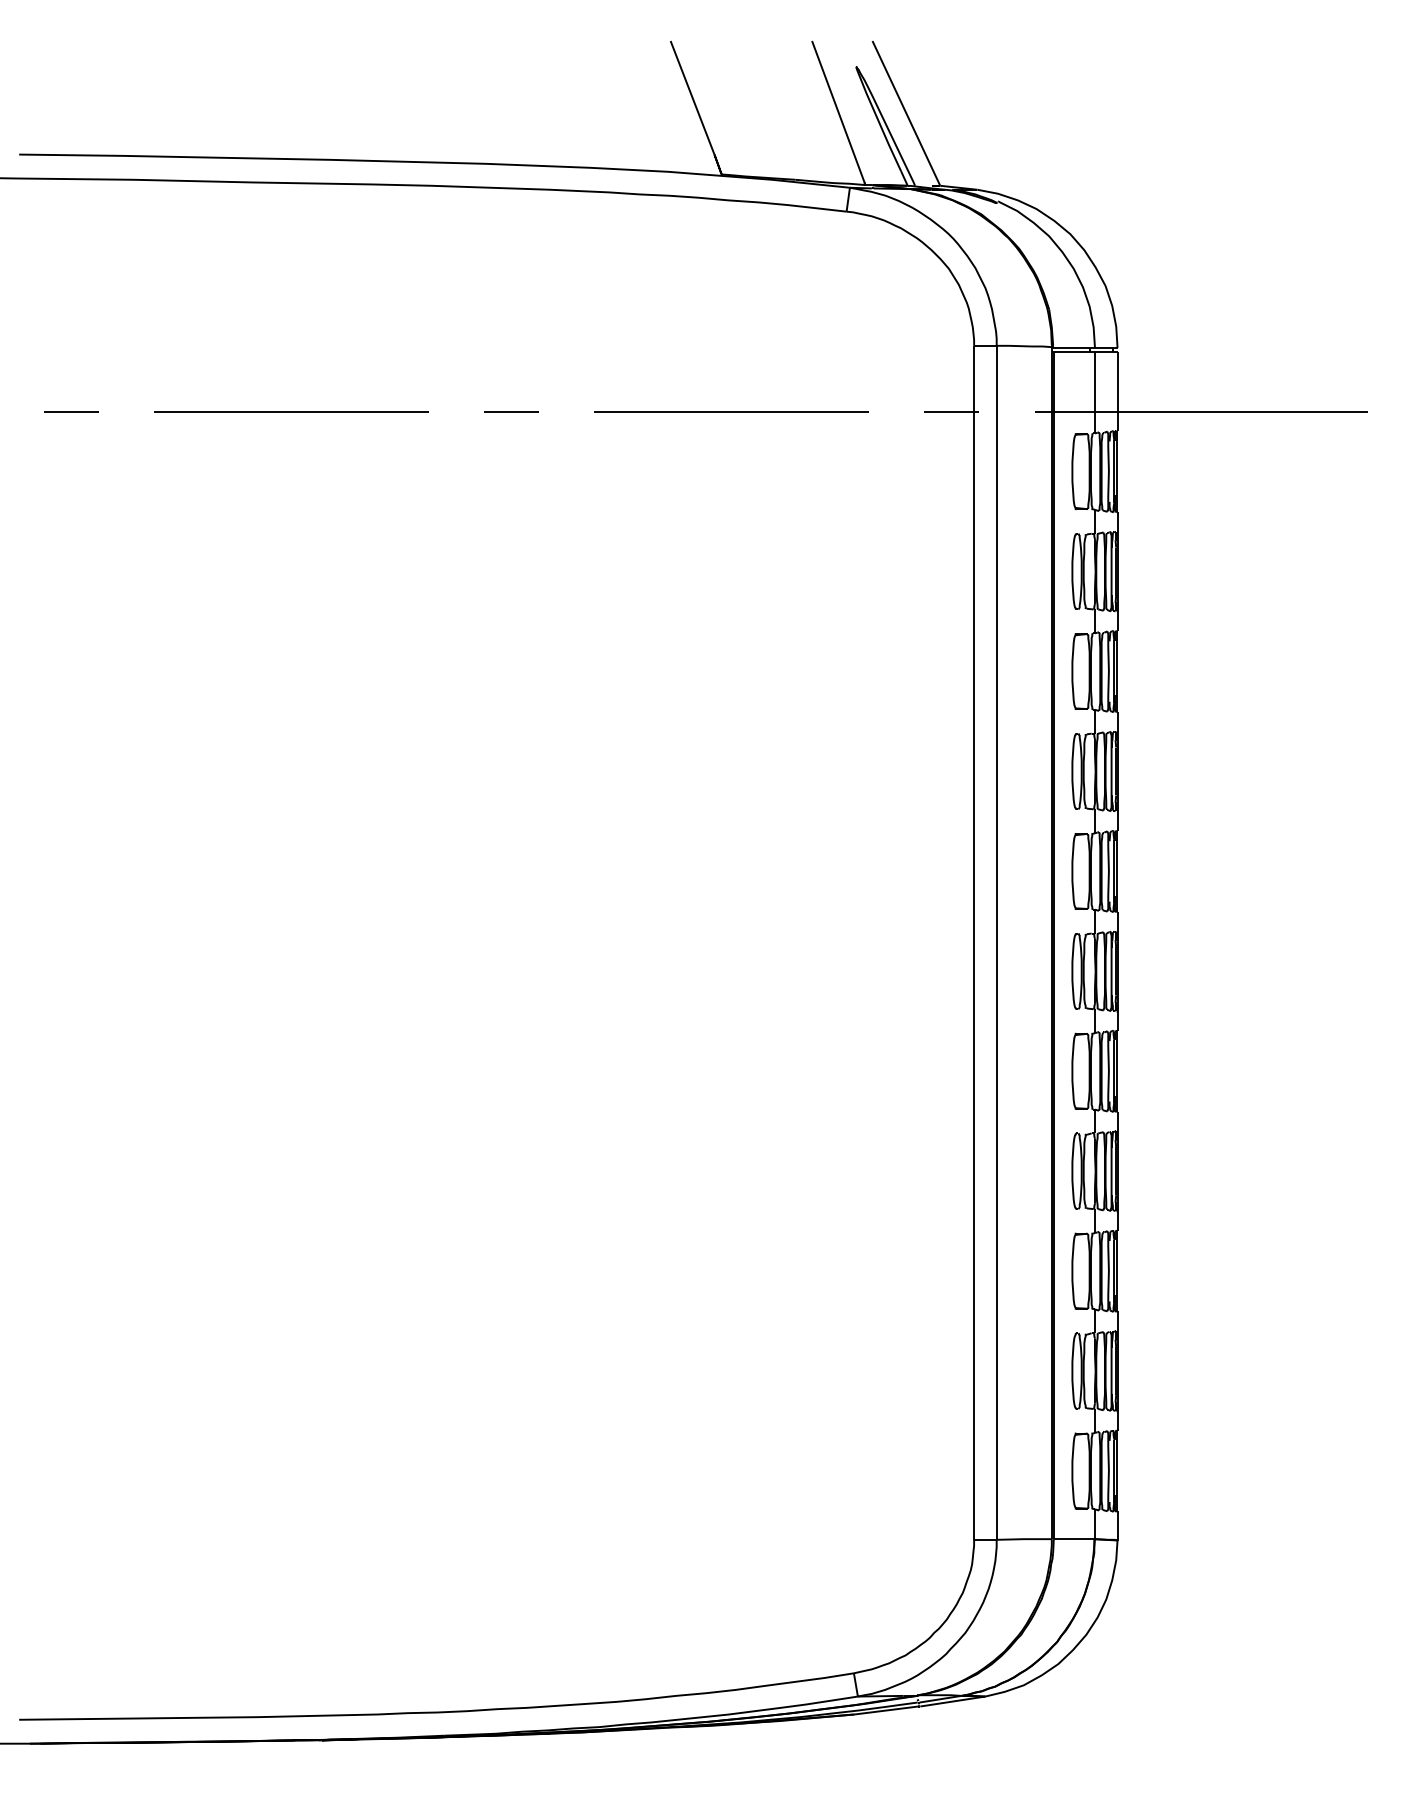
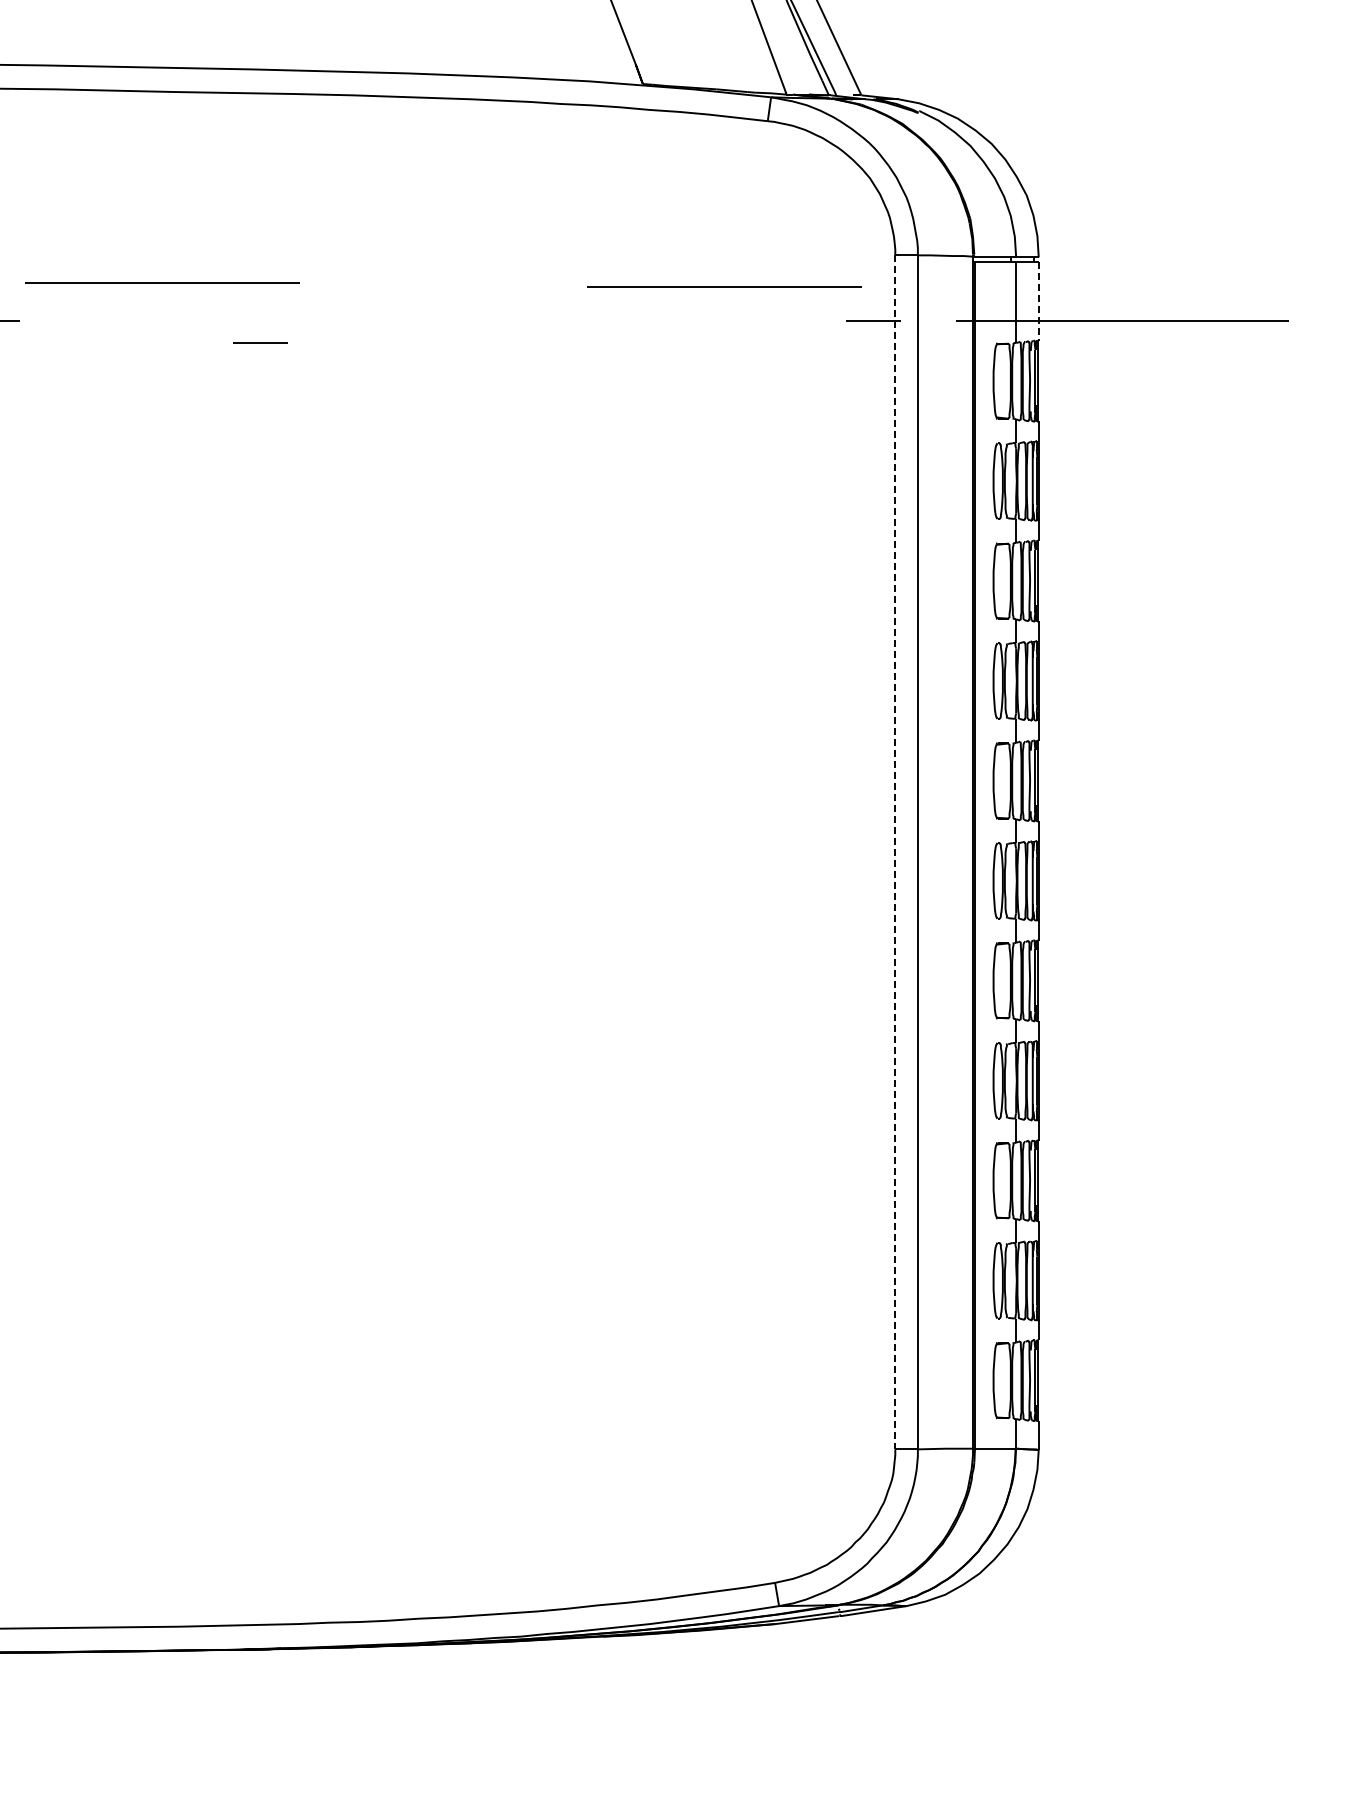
line: (1117, 392) -> (1038, 302), solid -> dashed
line: (291, 411) -> (162, 283), moved
line: (511, 411) -> (260, 343), moved
line: (731, 411) -> (724, 287), moved
line: (974, 942) -> (895, 852), solid -> dashed

